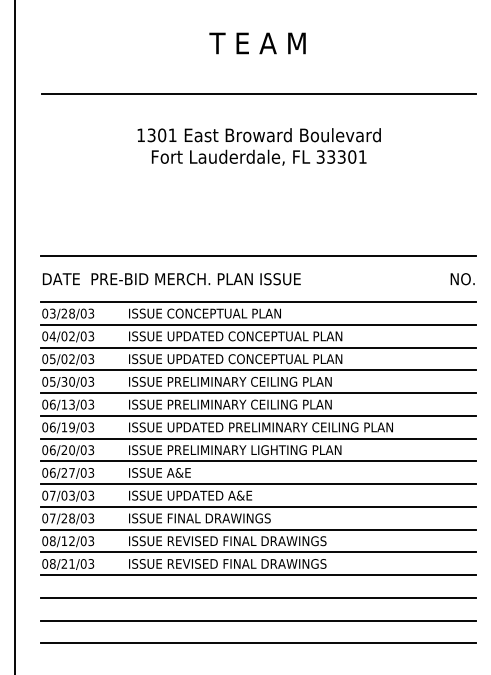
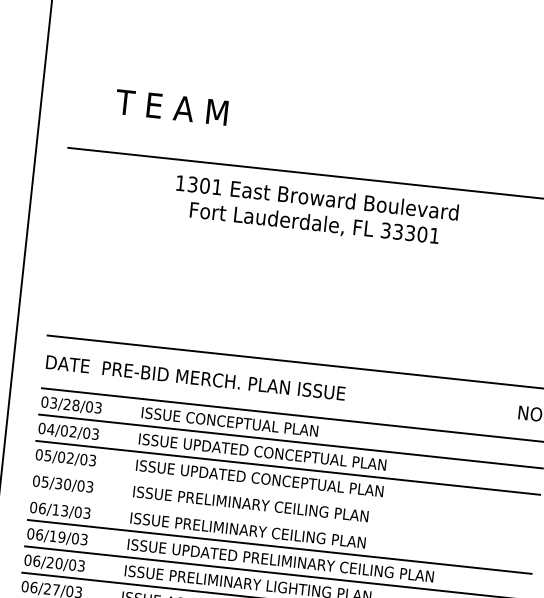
text: (257, 43) -> (171, 107), moved
text: (258, 146) -> (315, 210), moved
line: (258, 370) -> (284, 494), removed
line: (258, 393) -> (282, 521), removed

